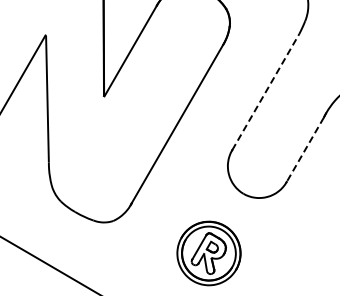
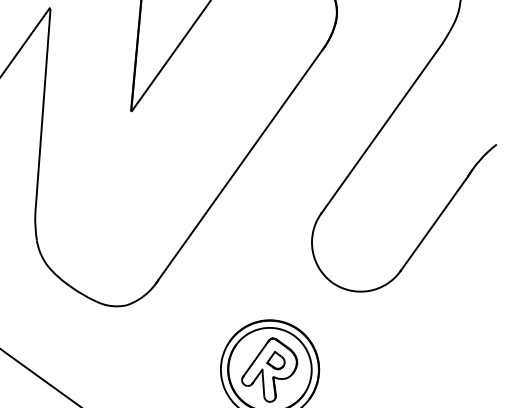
line: (266, 91) -> (383, 127), dashed -> solid
line: (305, 150) -> (434, 224), dashed -> solid

